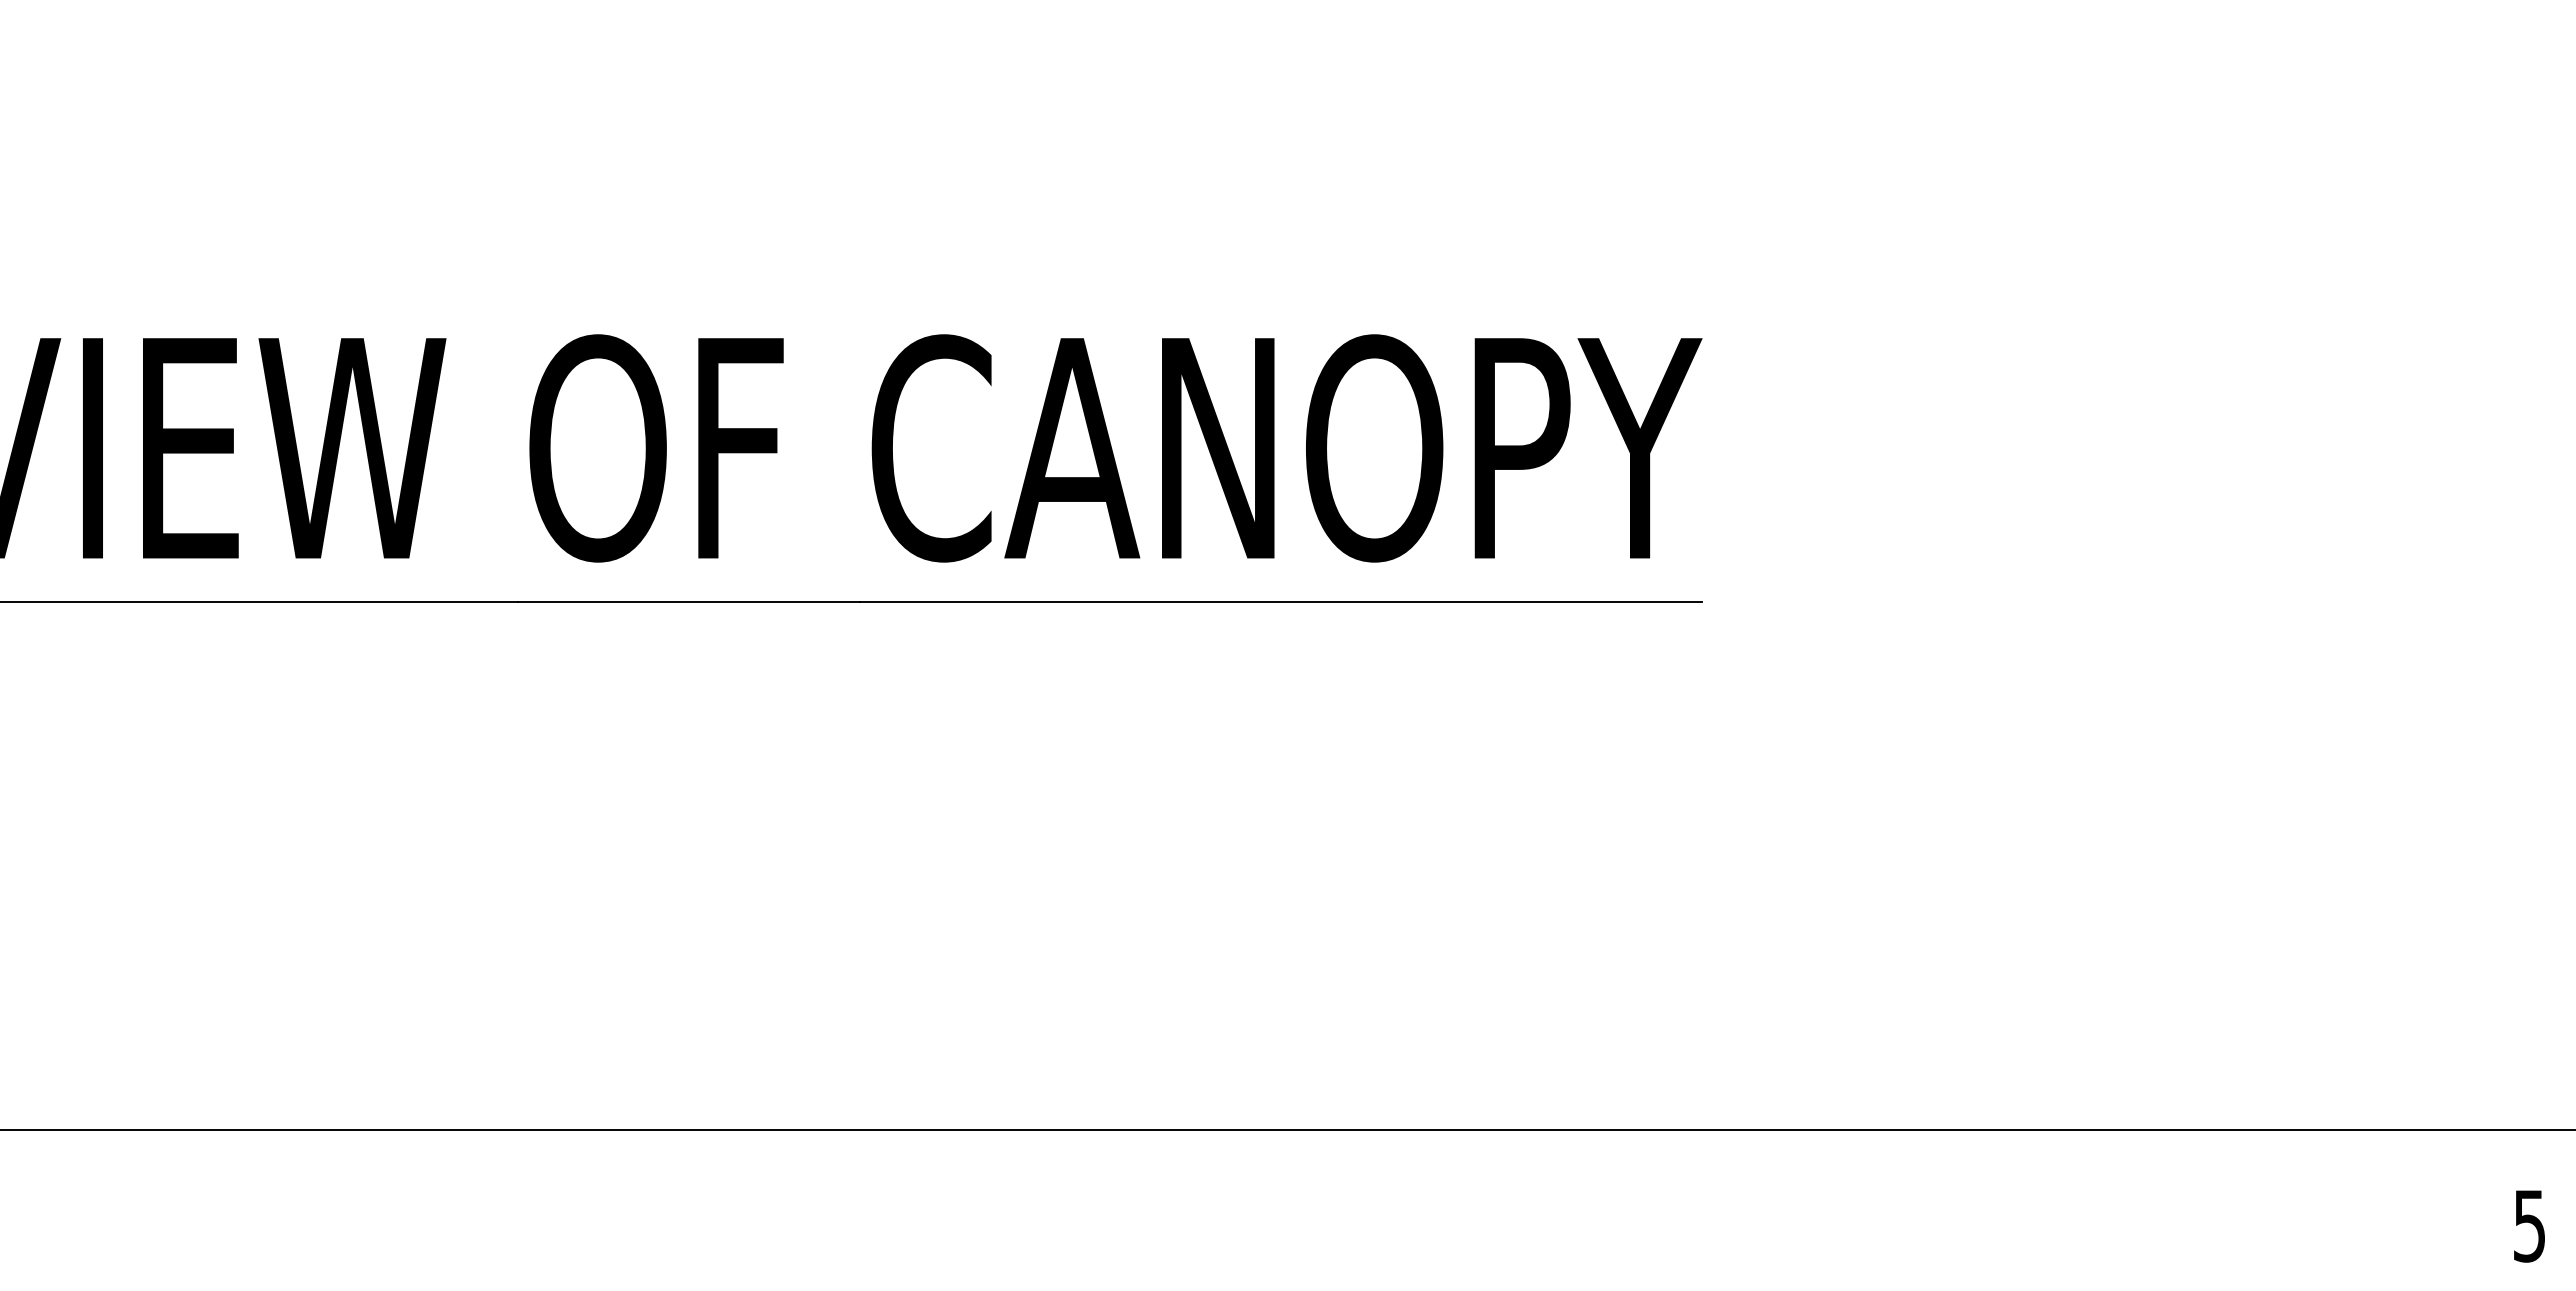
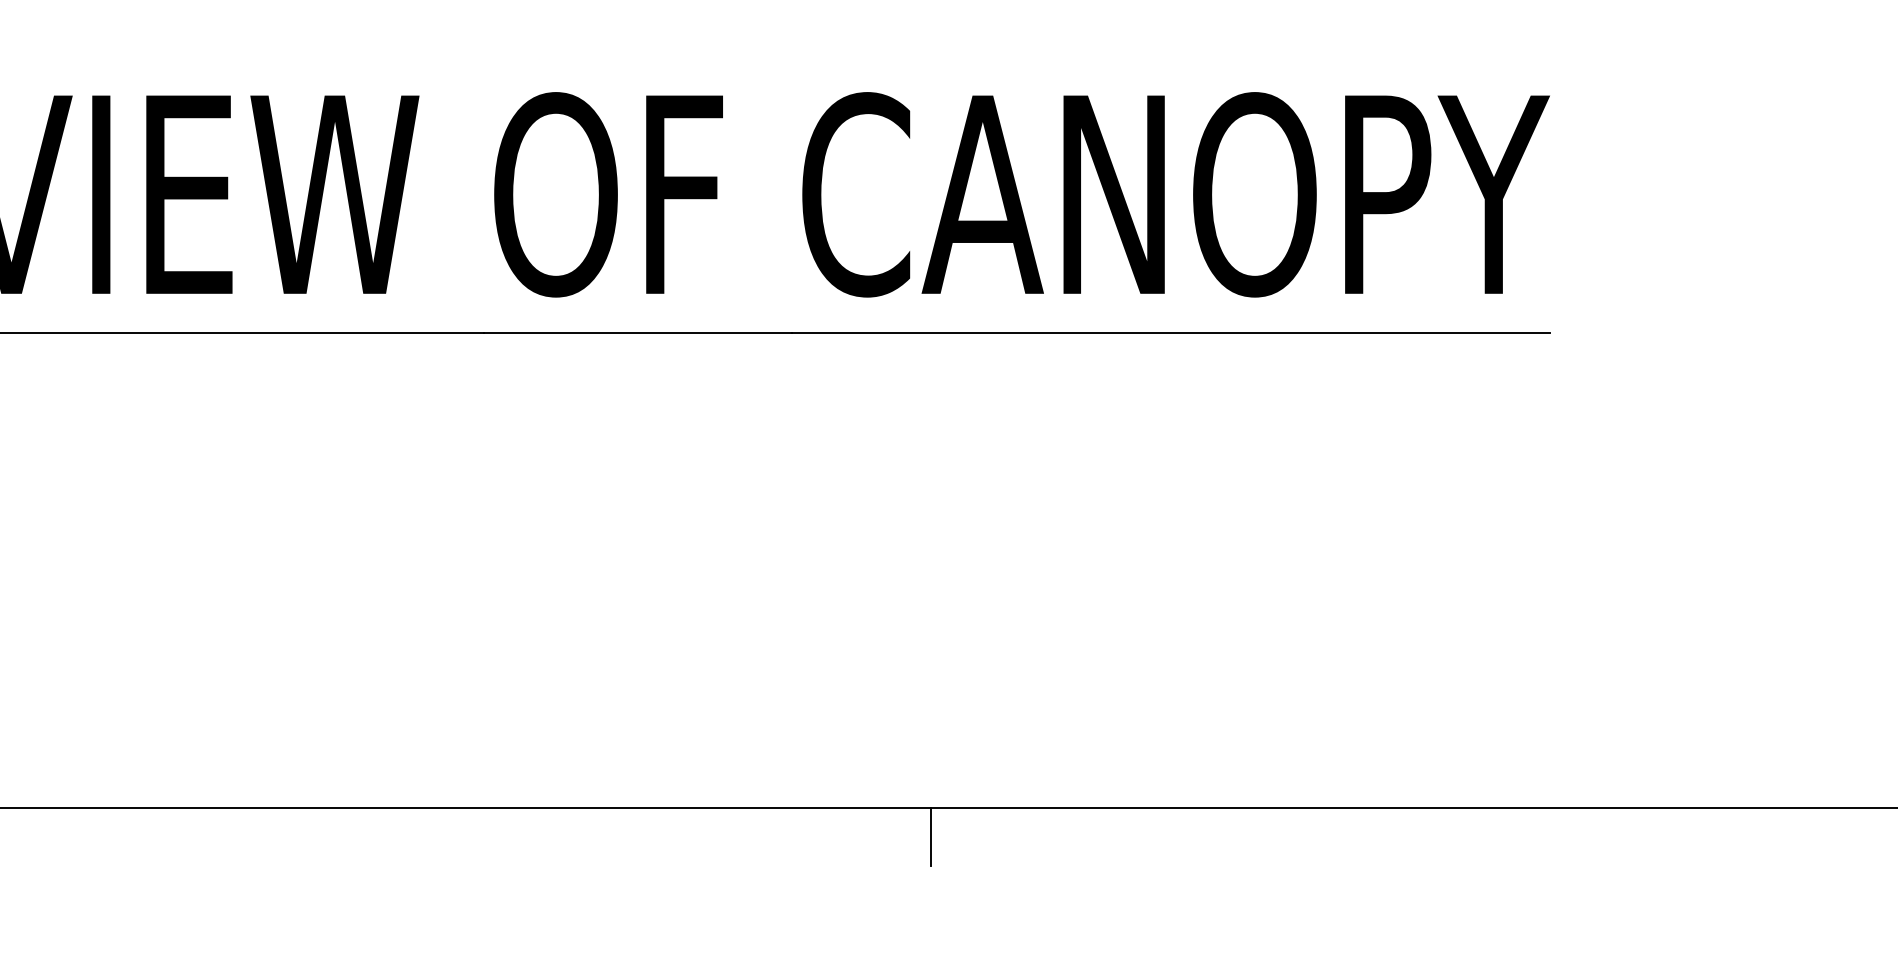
line: (1014, 1162) -> (930, 837), added

